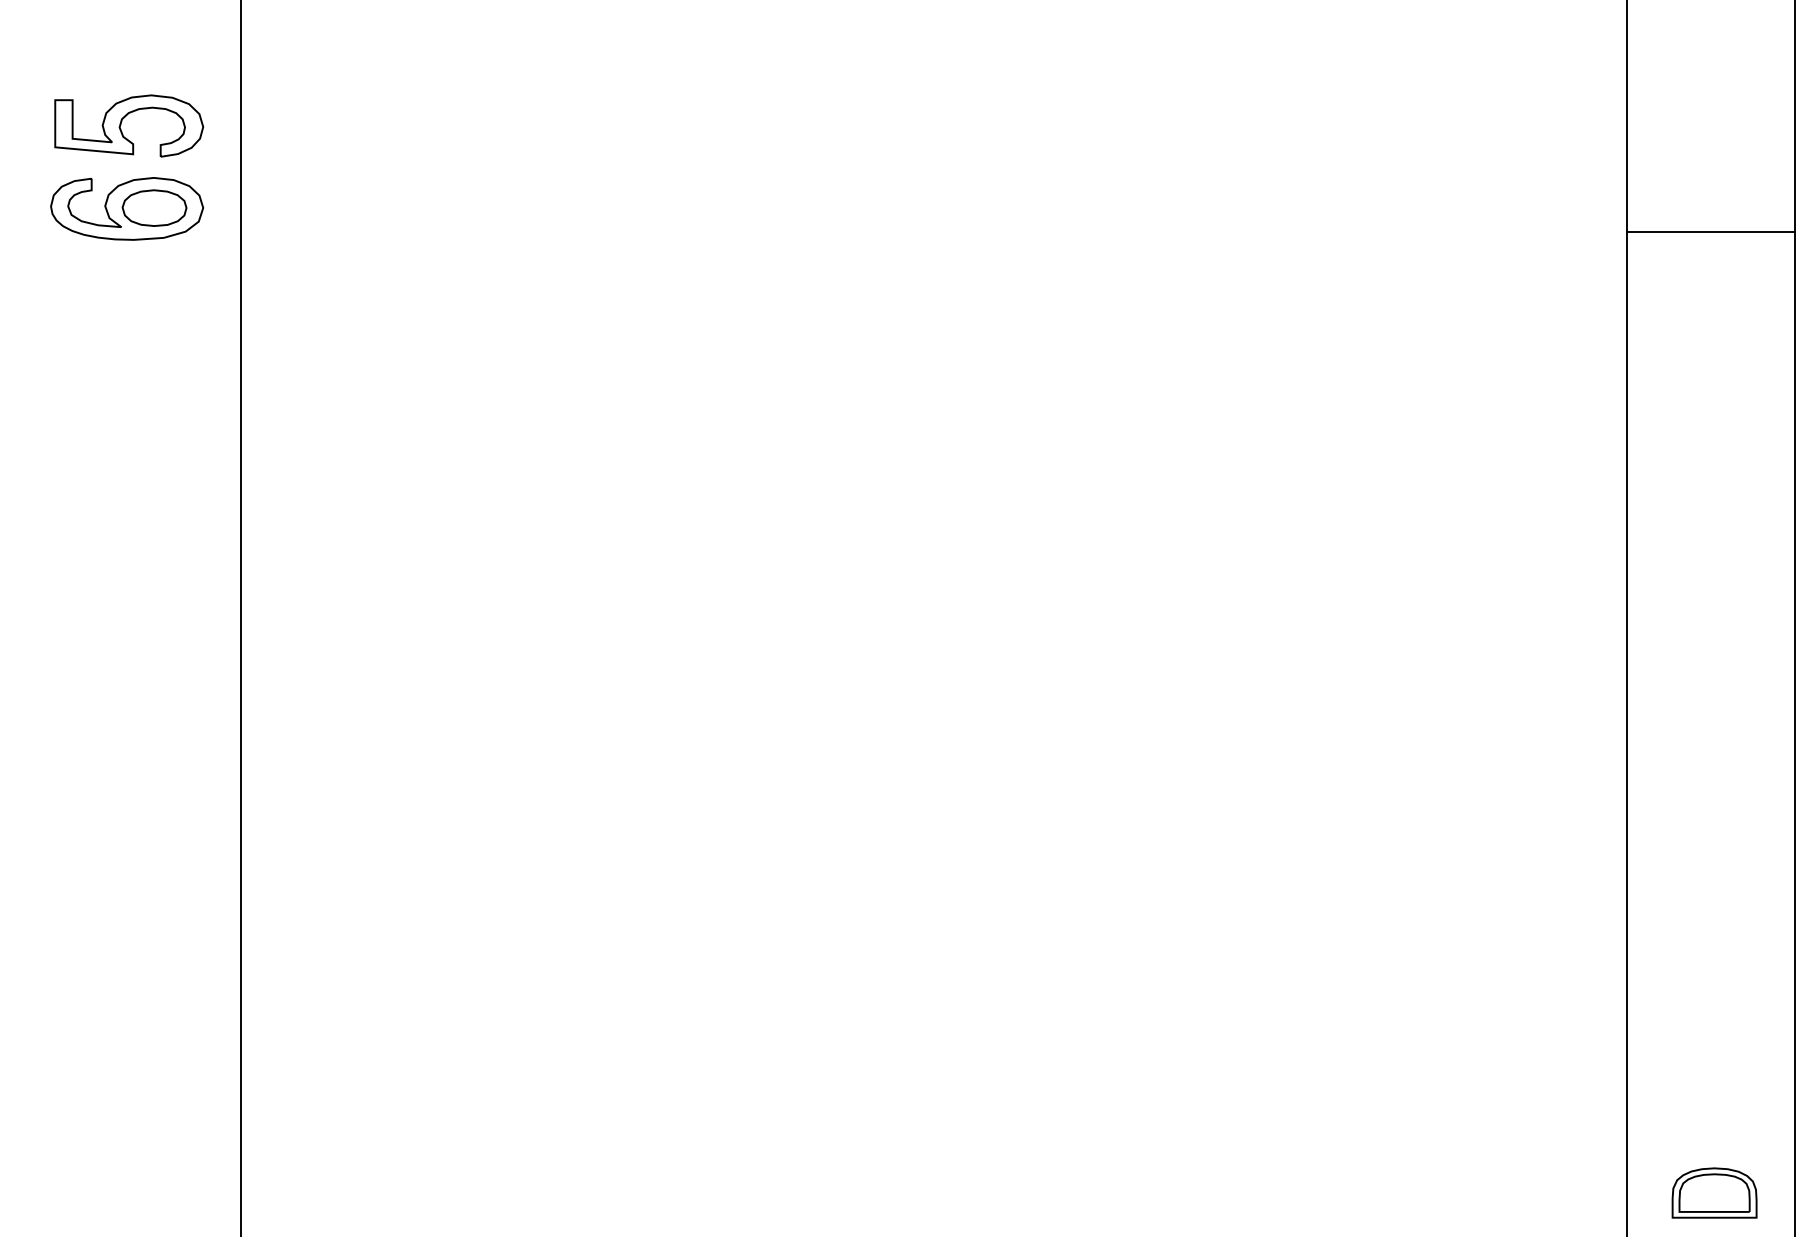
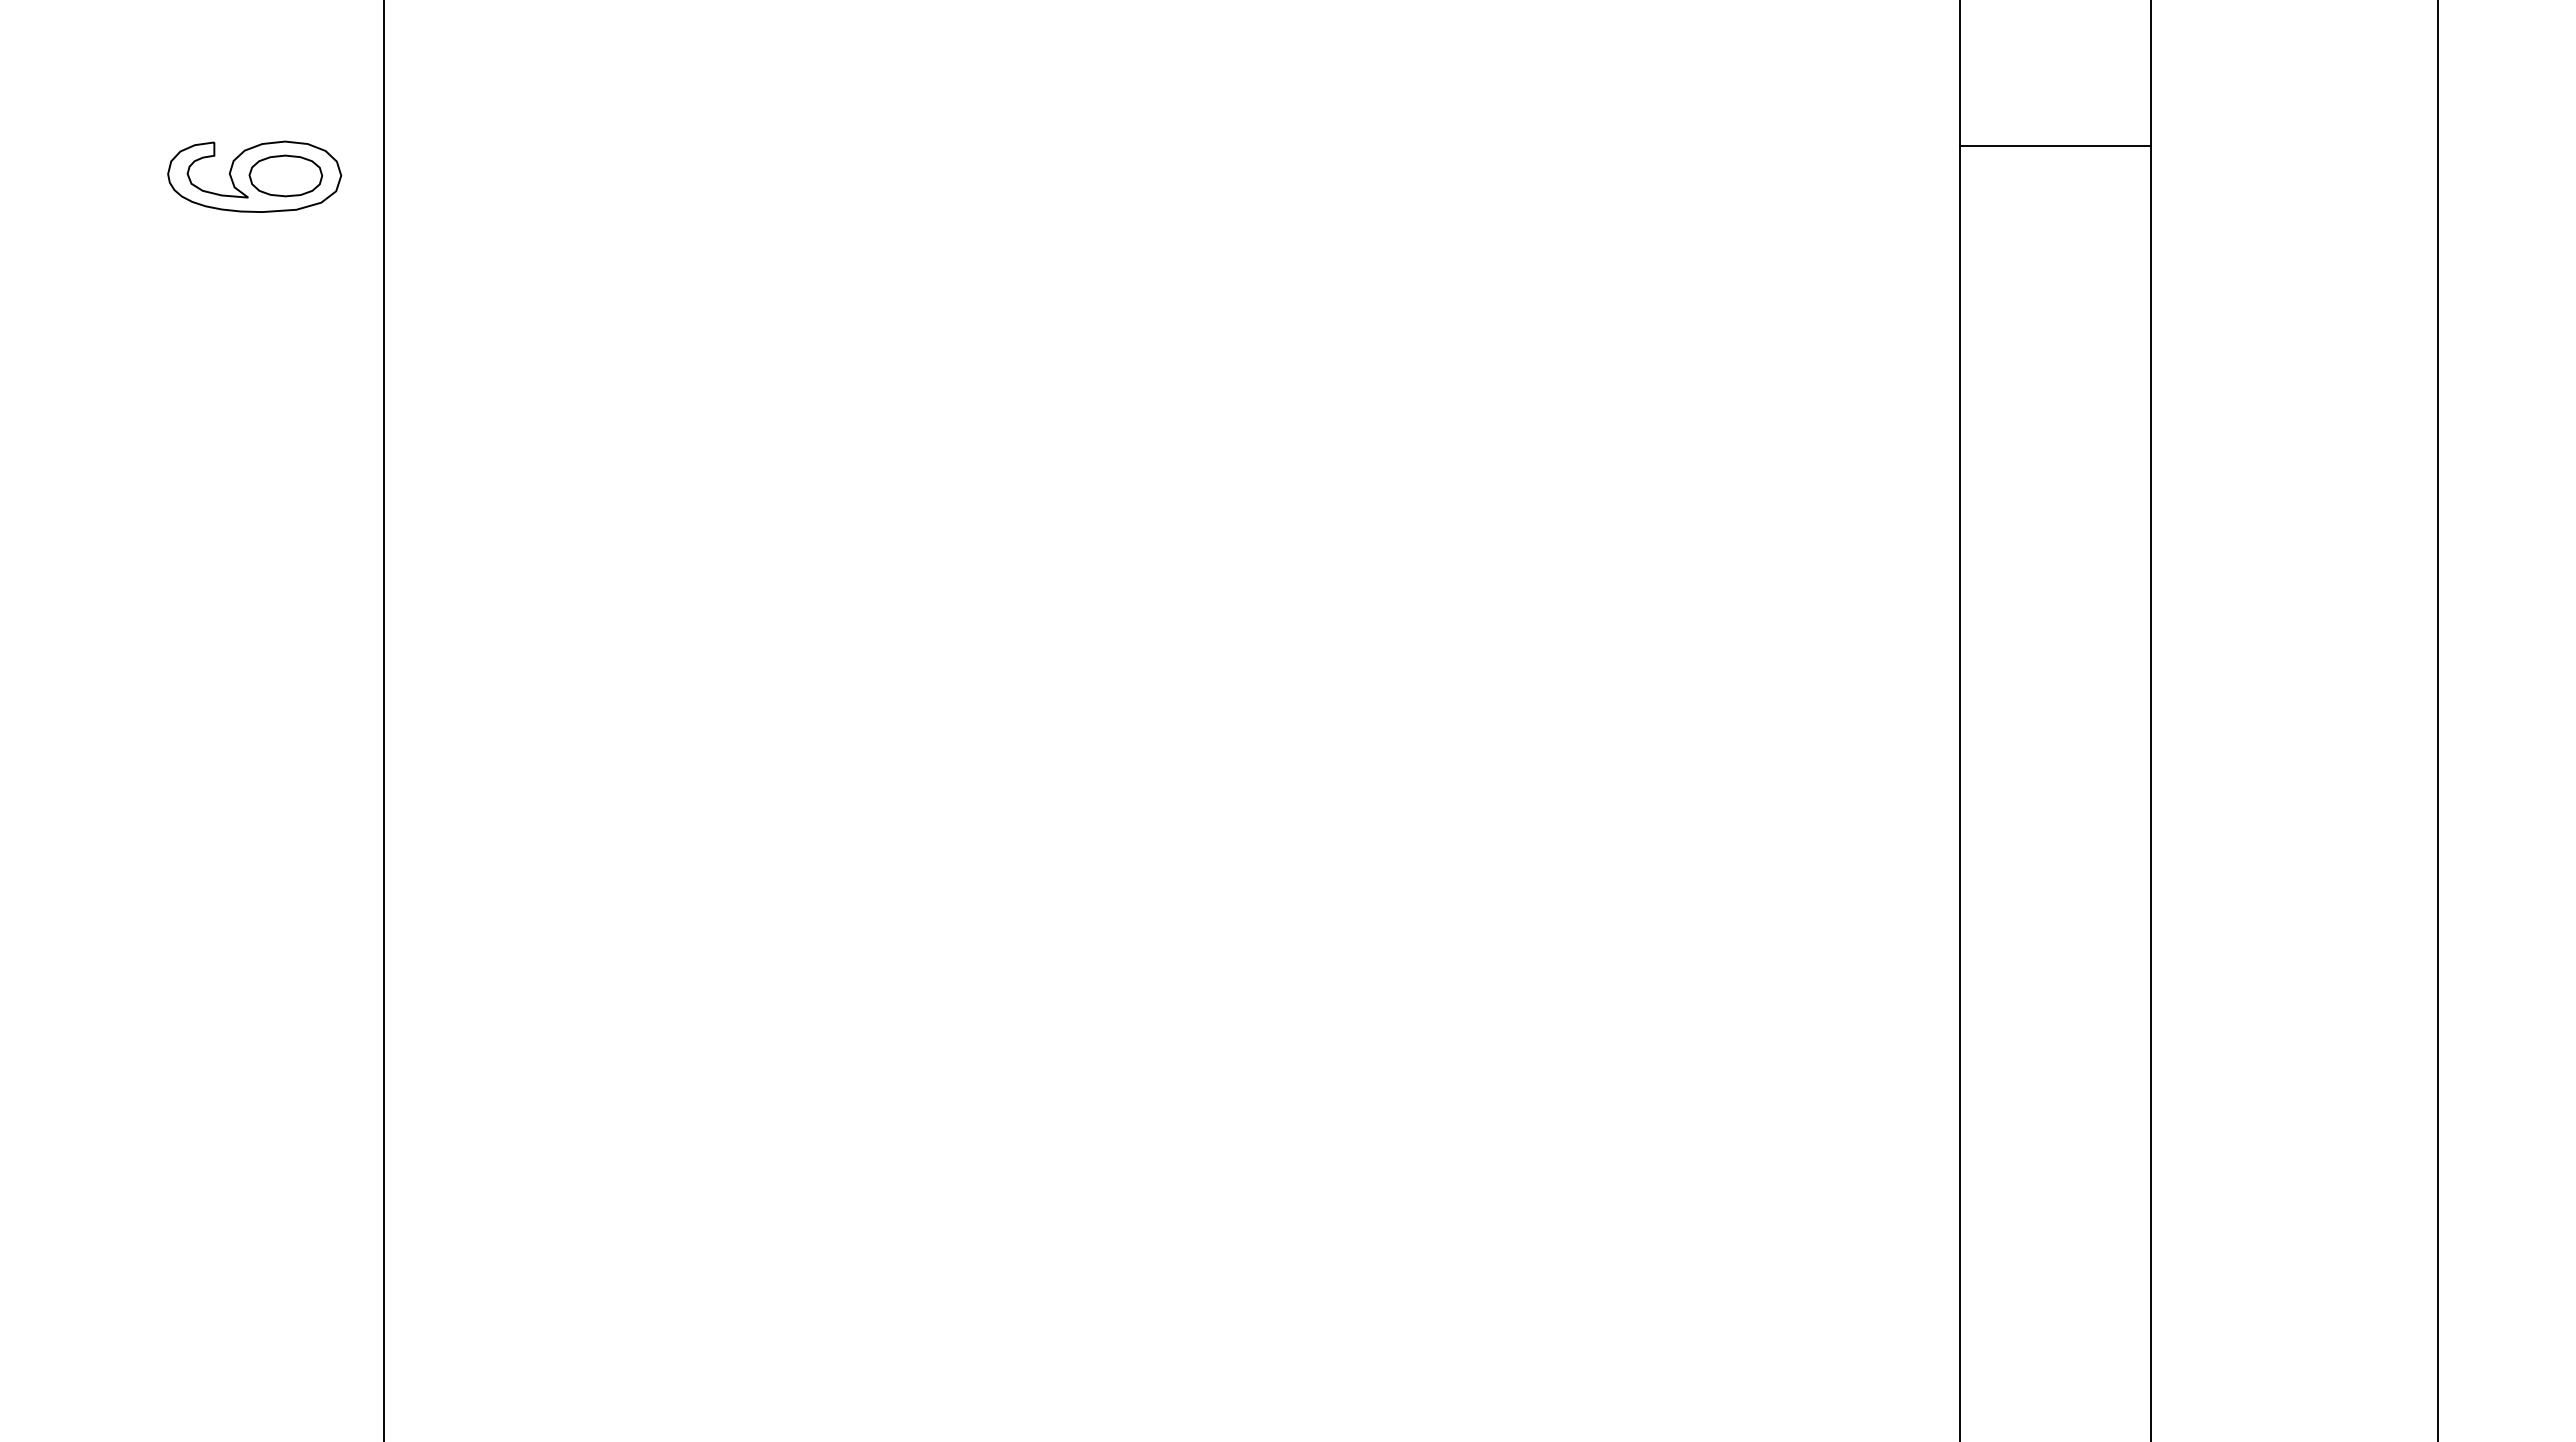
part: (121, 124) -> (248, 80), removed
line: (1710, 231) -> (2055, 145), moved
part: (1713, 1193) -> (2059, 1296), removed

